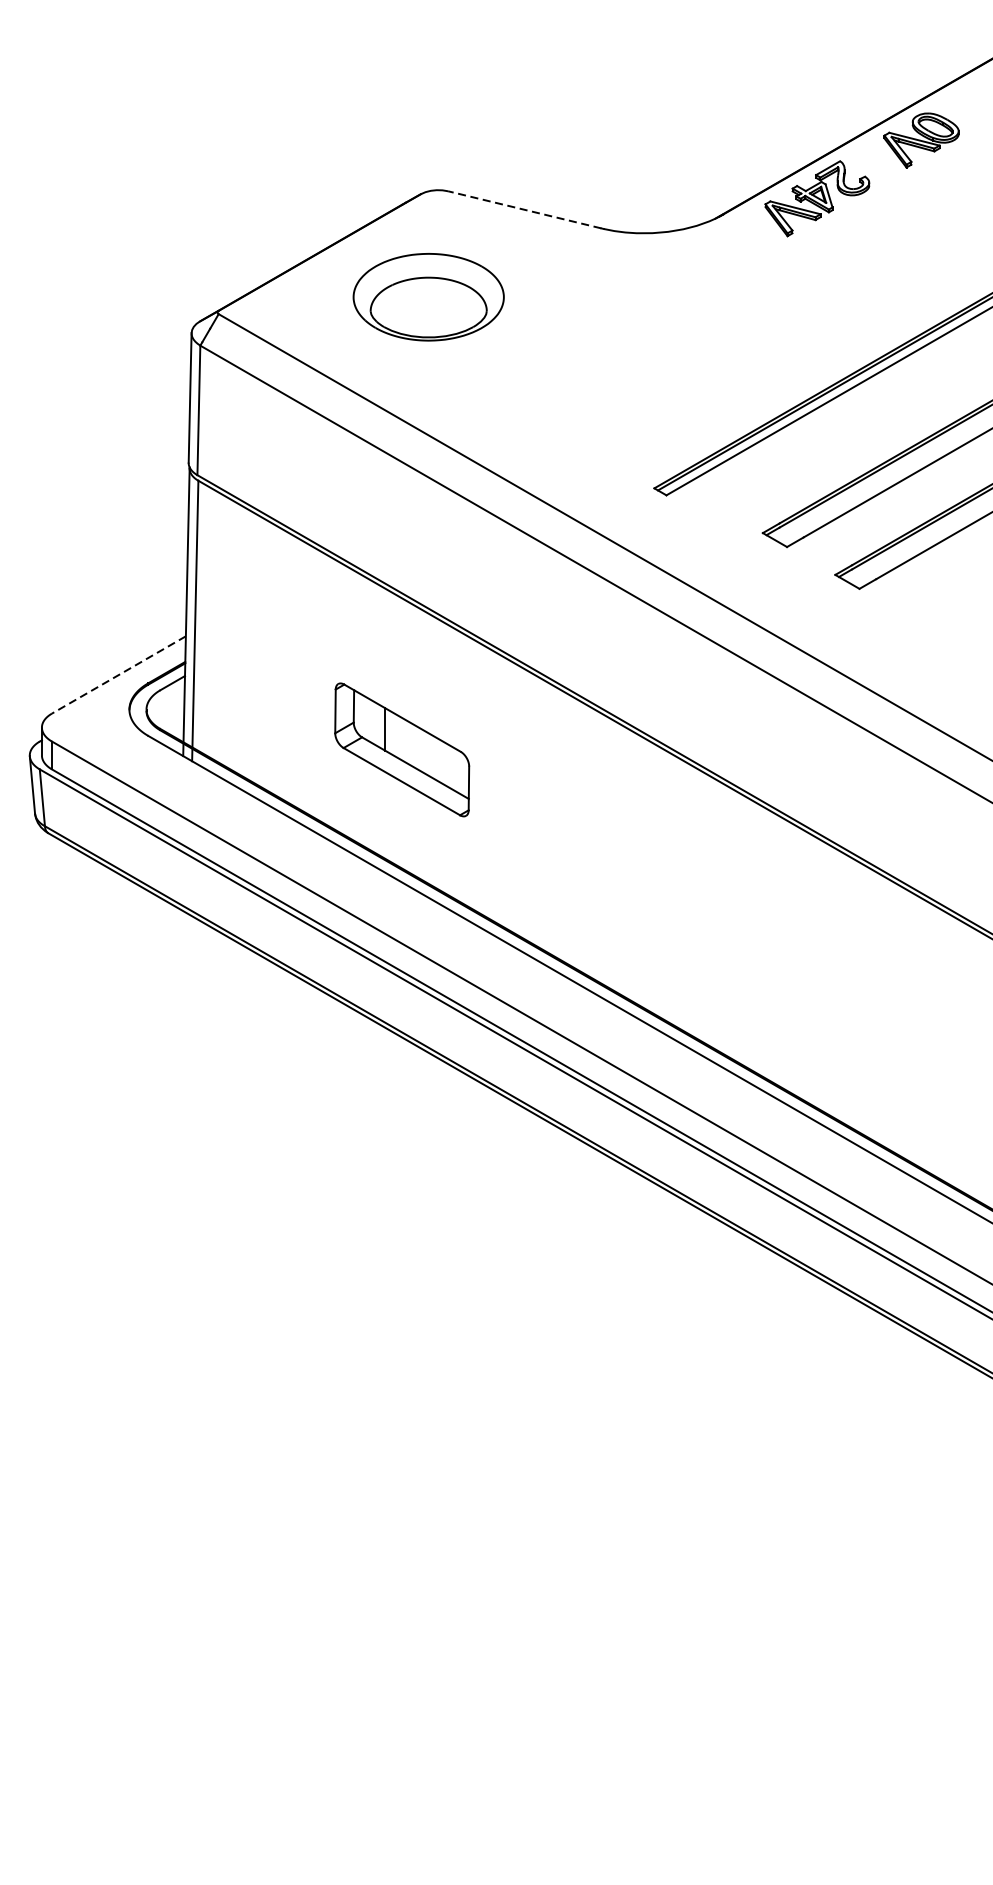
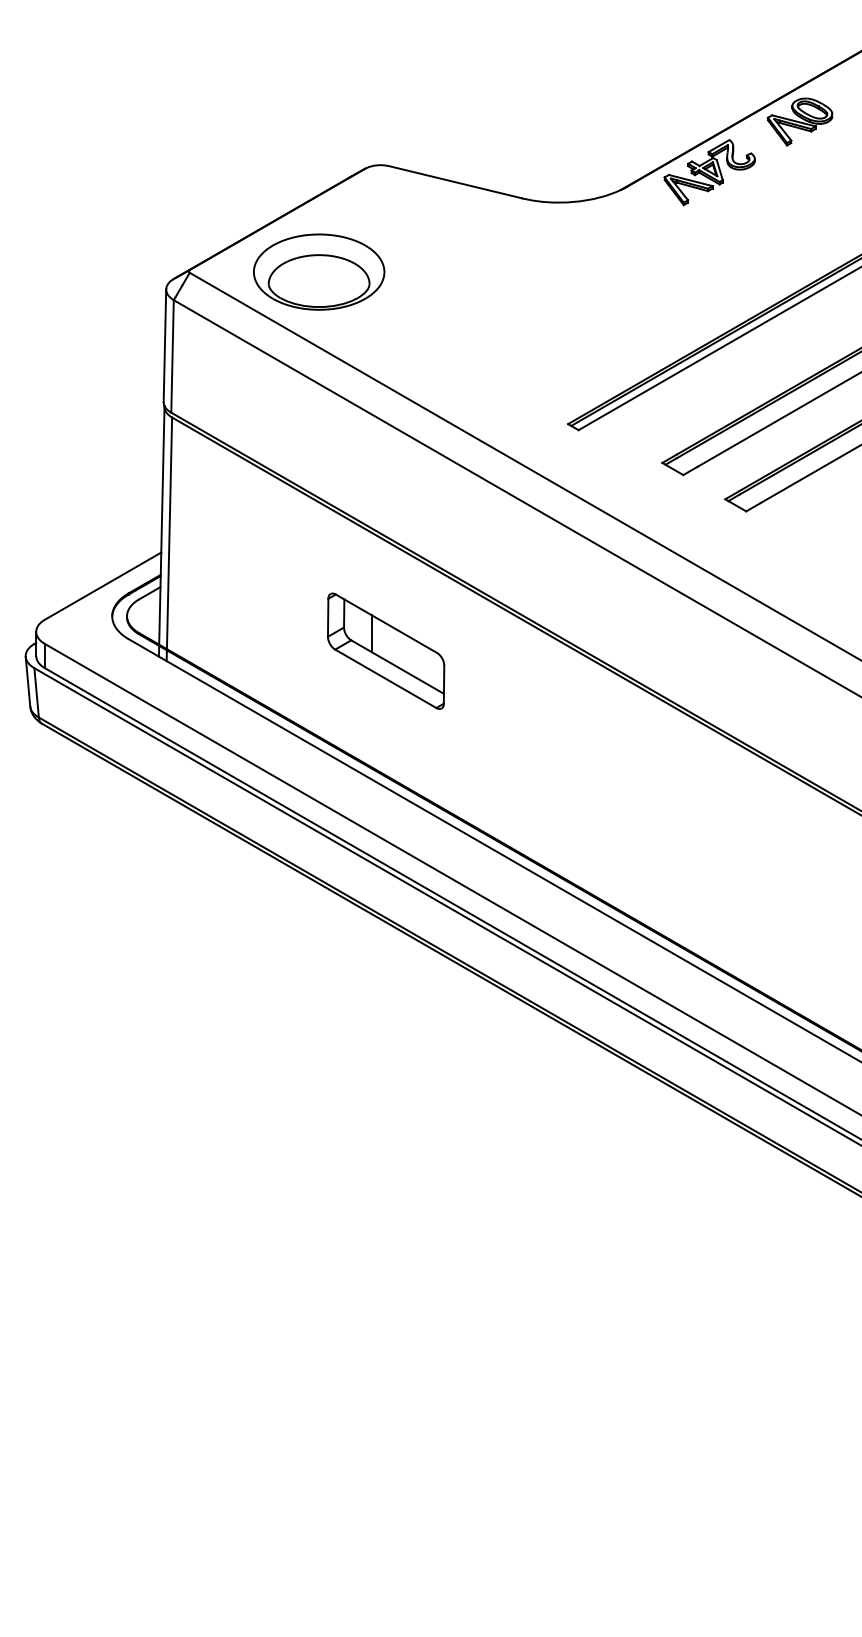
line: (524, 210) -> (455, 182), dashed -> solid
part: (429, 296) -> (319, 271), moved
line: (118, 675) -> (102, 586), dashed -> solid
part: (401, 749) -> (385, 650), moved

